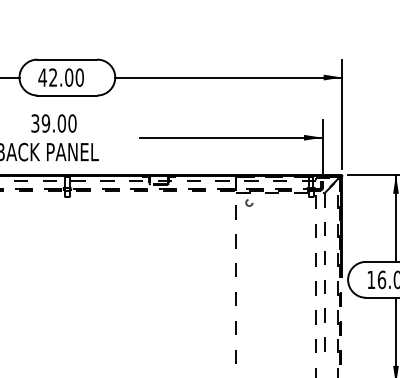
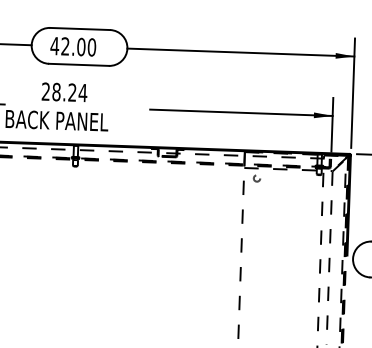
text: (53, 123) -> (64, 92), 39.00 -> 28.24

